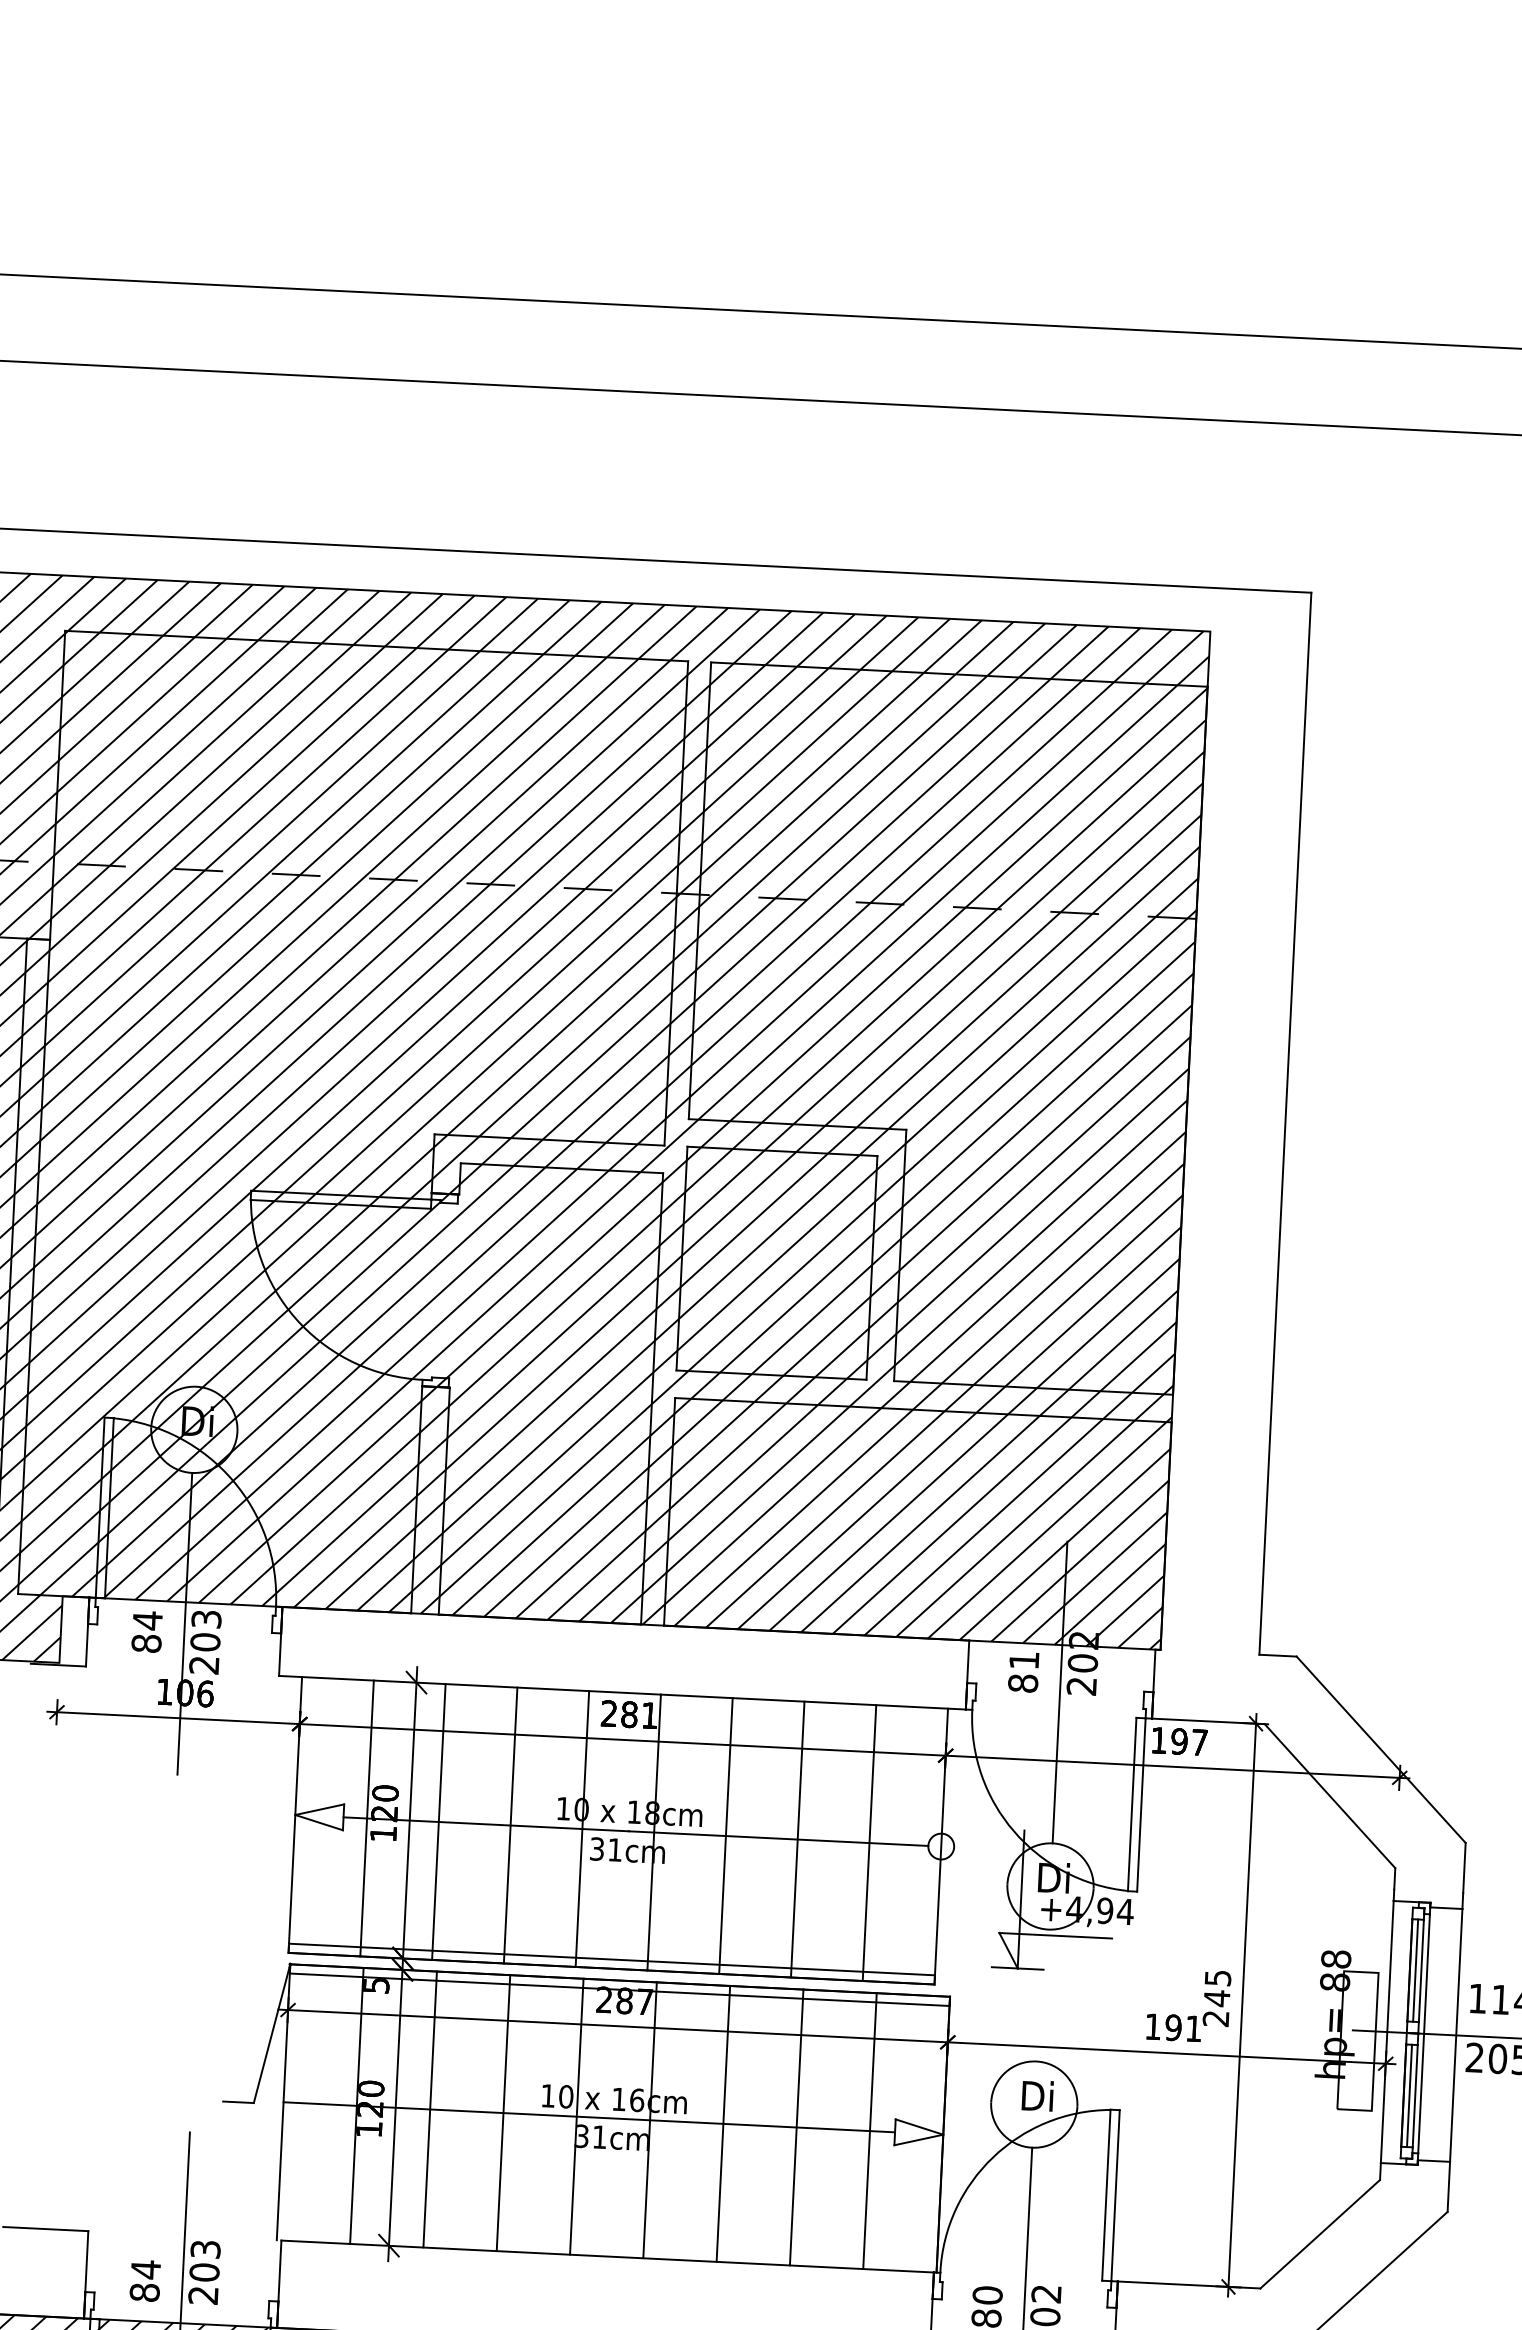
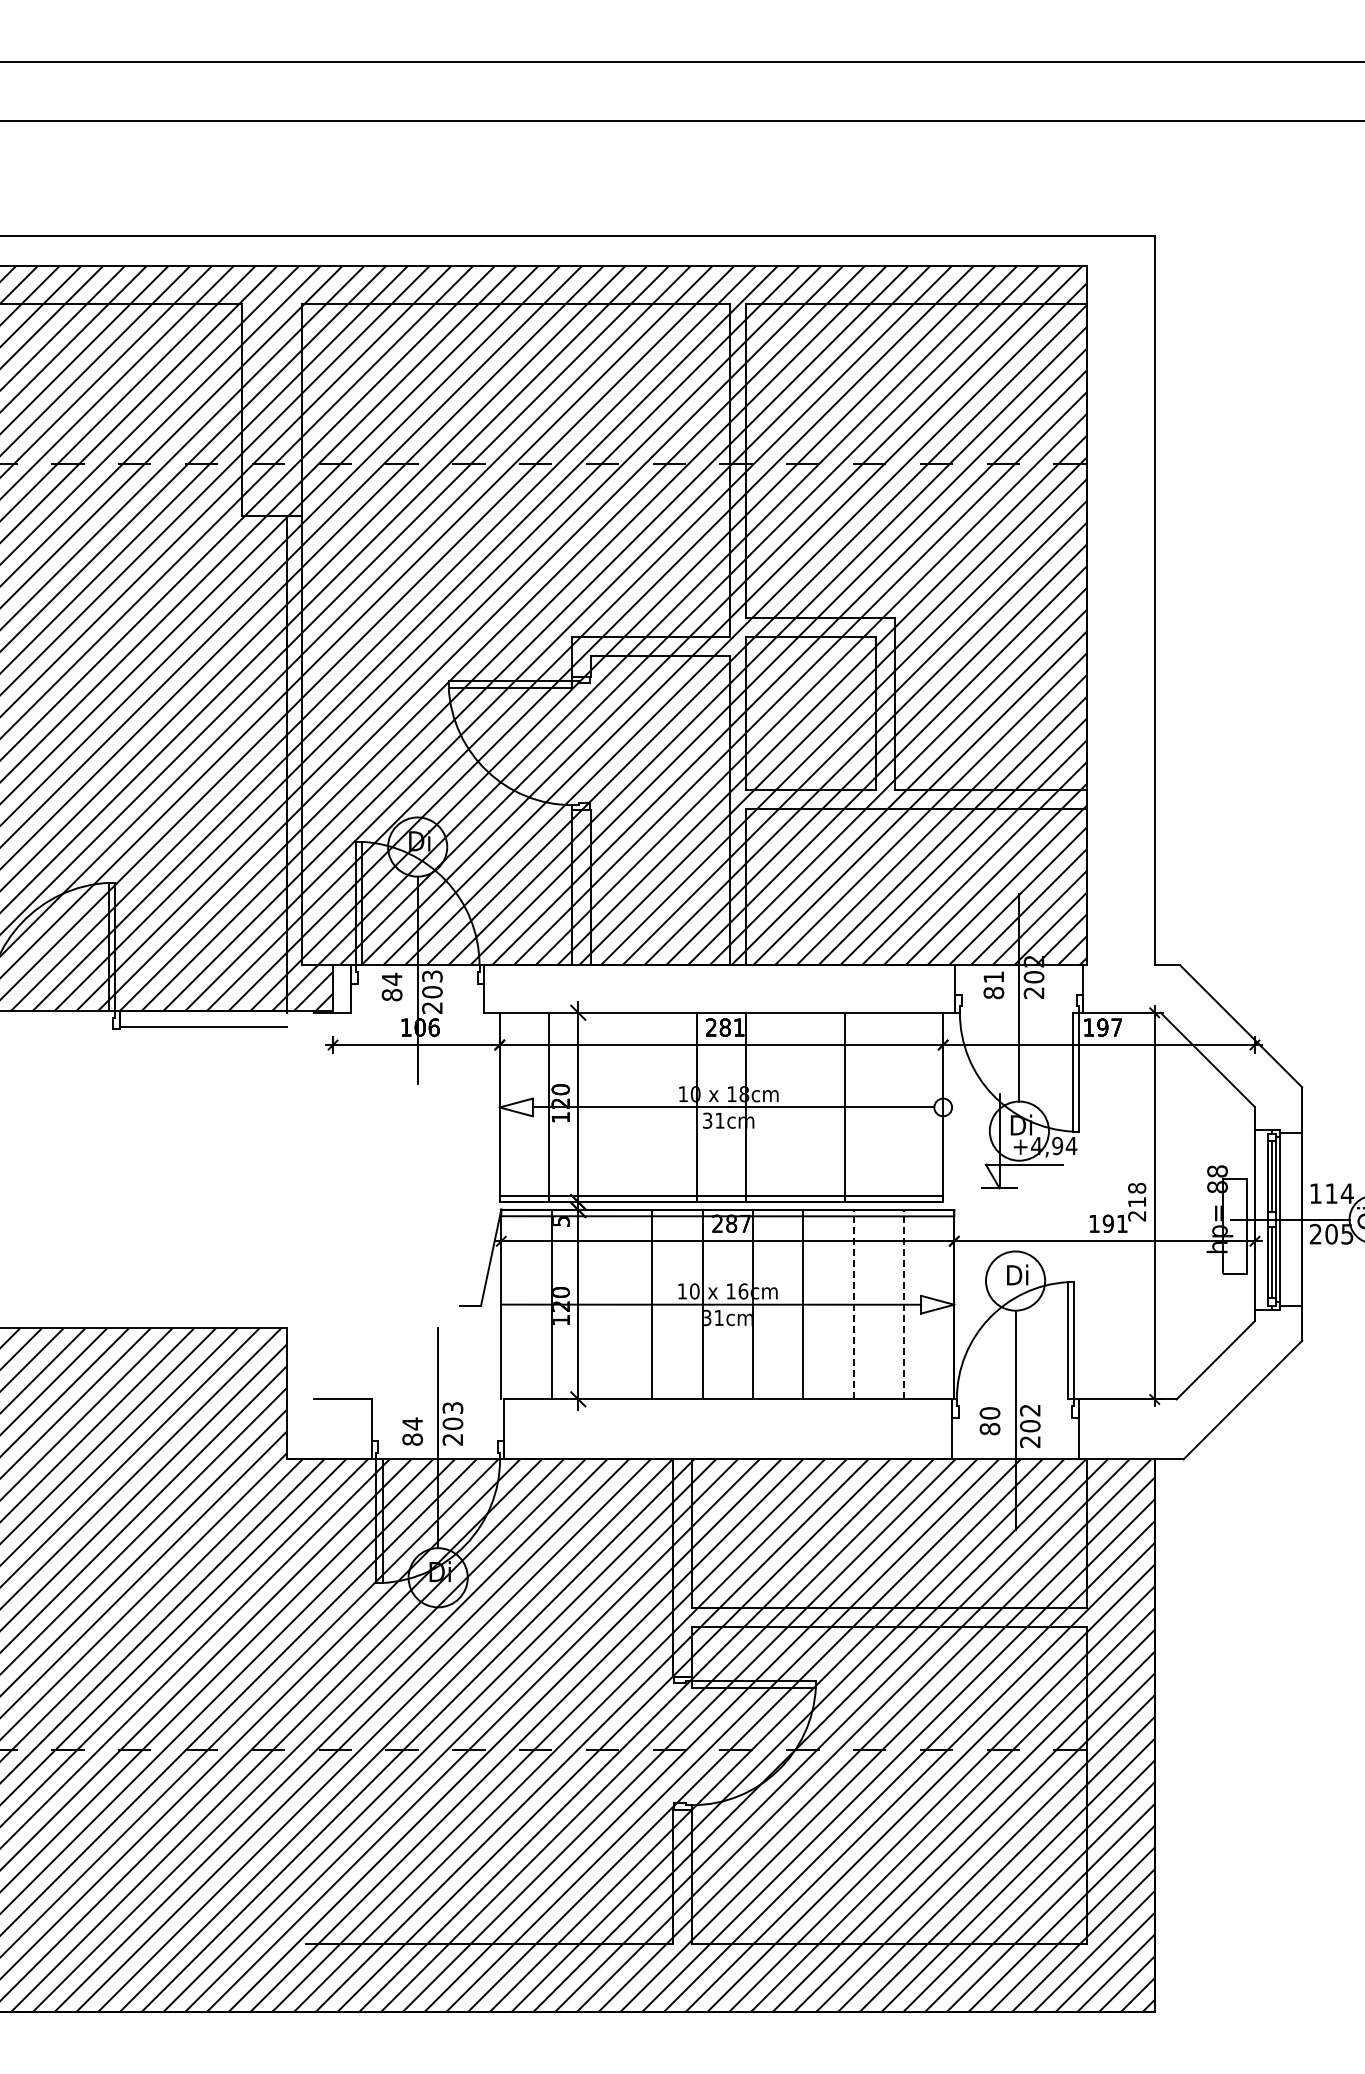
line: (439, 1822) -> (598, 1107), removed
line: (510, 1825) -> (647, 1107), removed
line: (726, 1836) -> (795, 1107), removed
line: (868, 1843) -> (893, 1107), removed
text: (1217, 1988) -> (1137, 1195), 245 -> 218
line: (429, 2109) -> (601, 1304), removed
line: (796, 2127) -> (853, 1304), solid -> dashed
line: (869, 2130) -> (903, 1304), solid -> dashed

